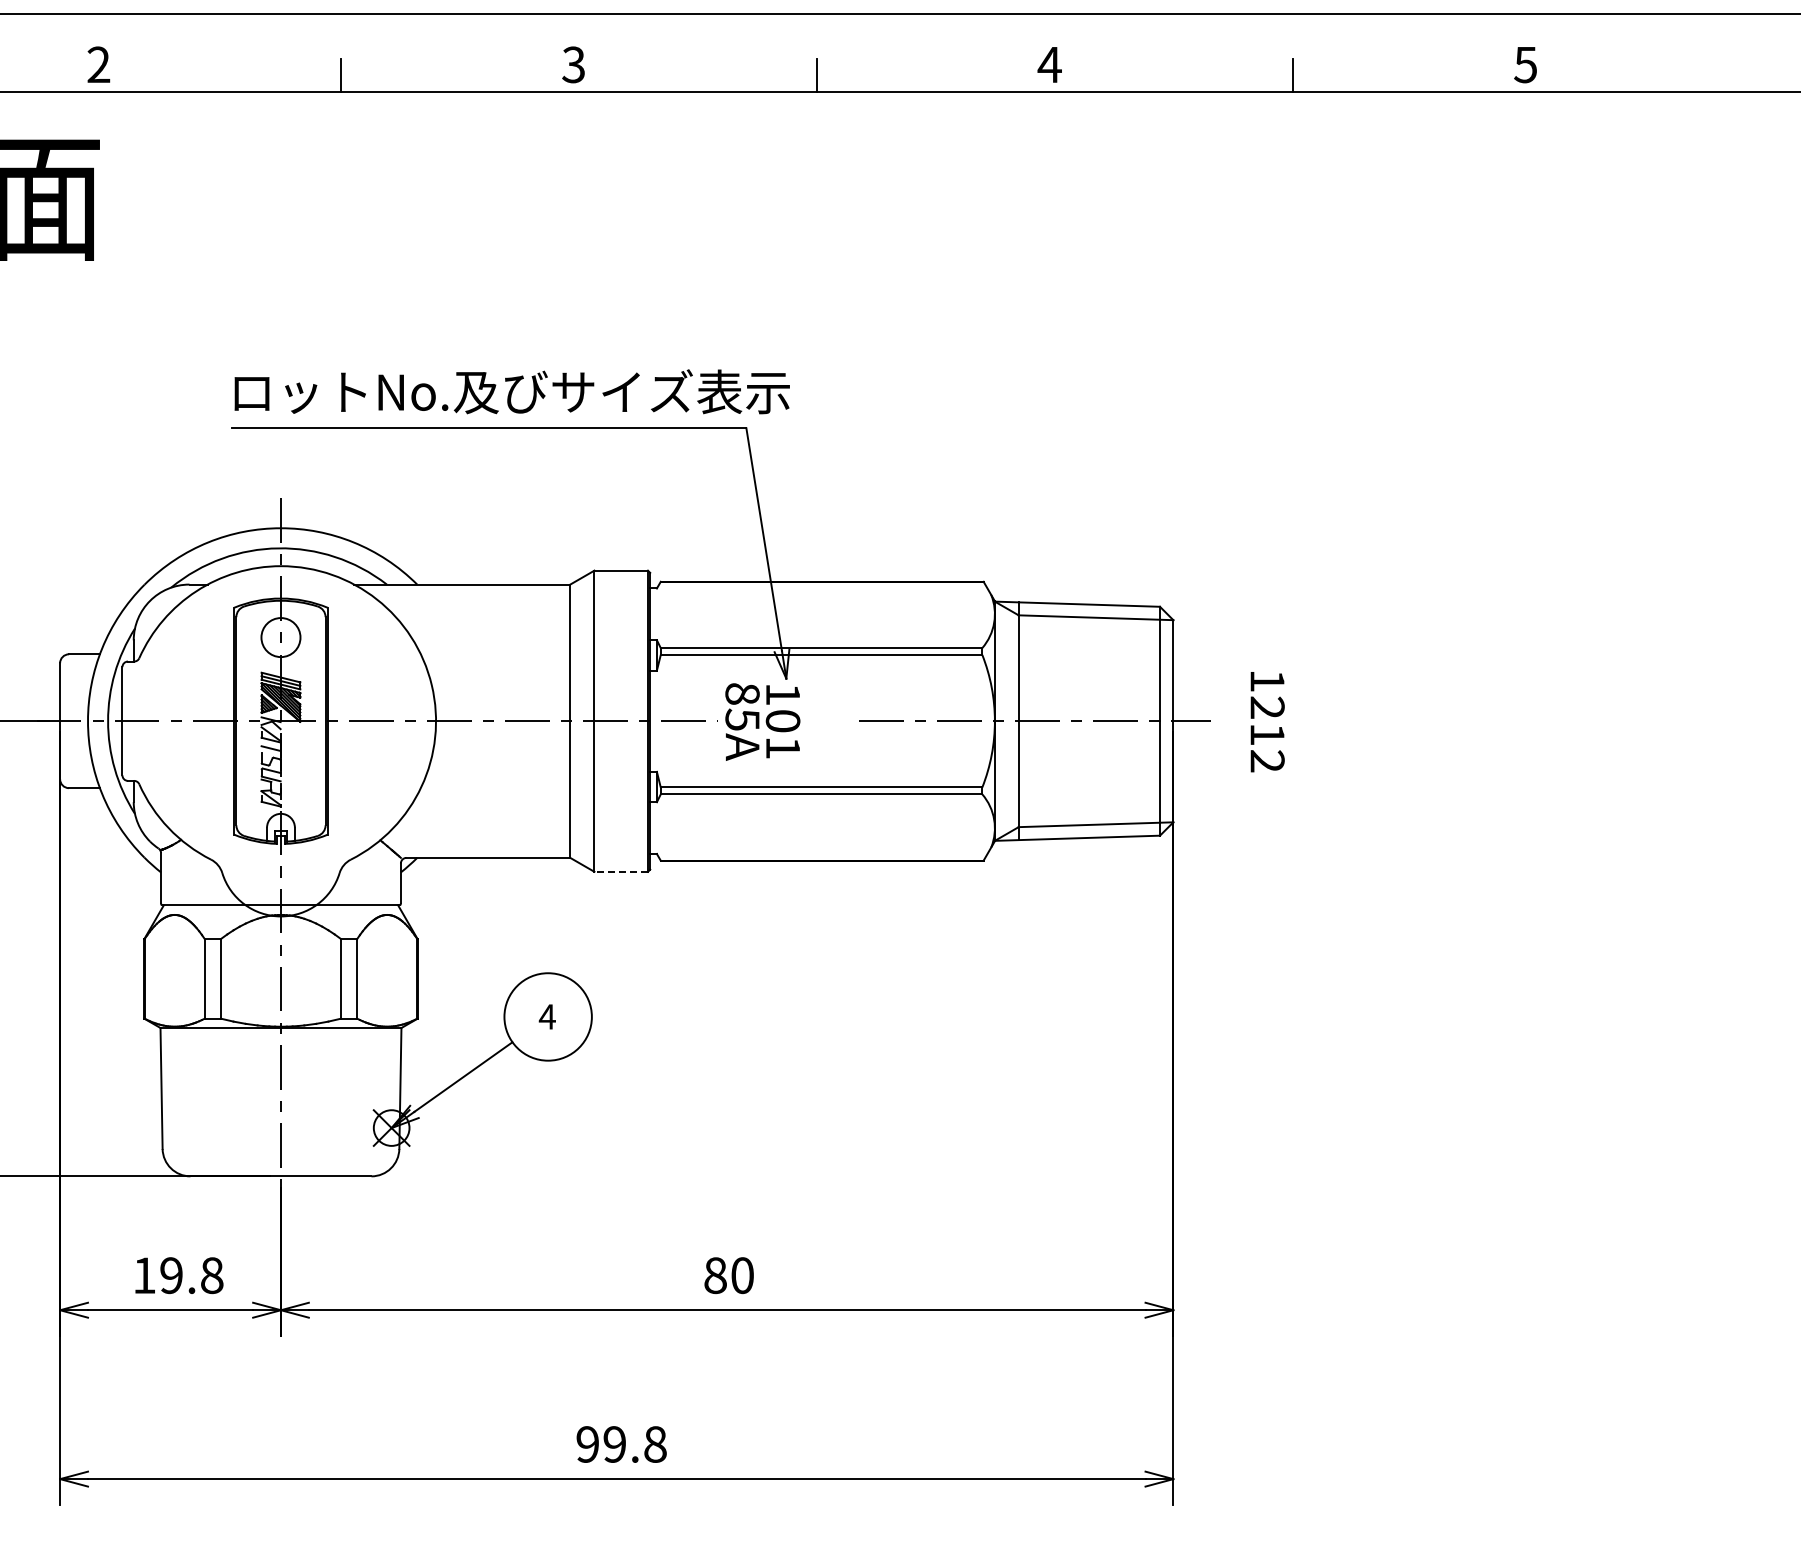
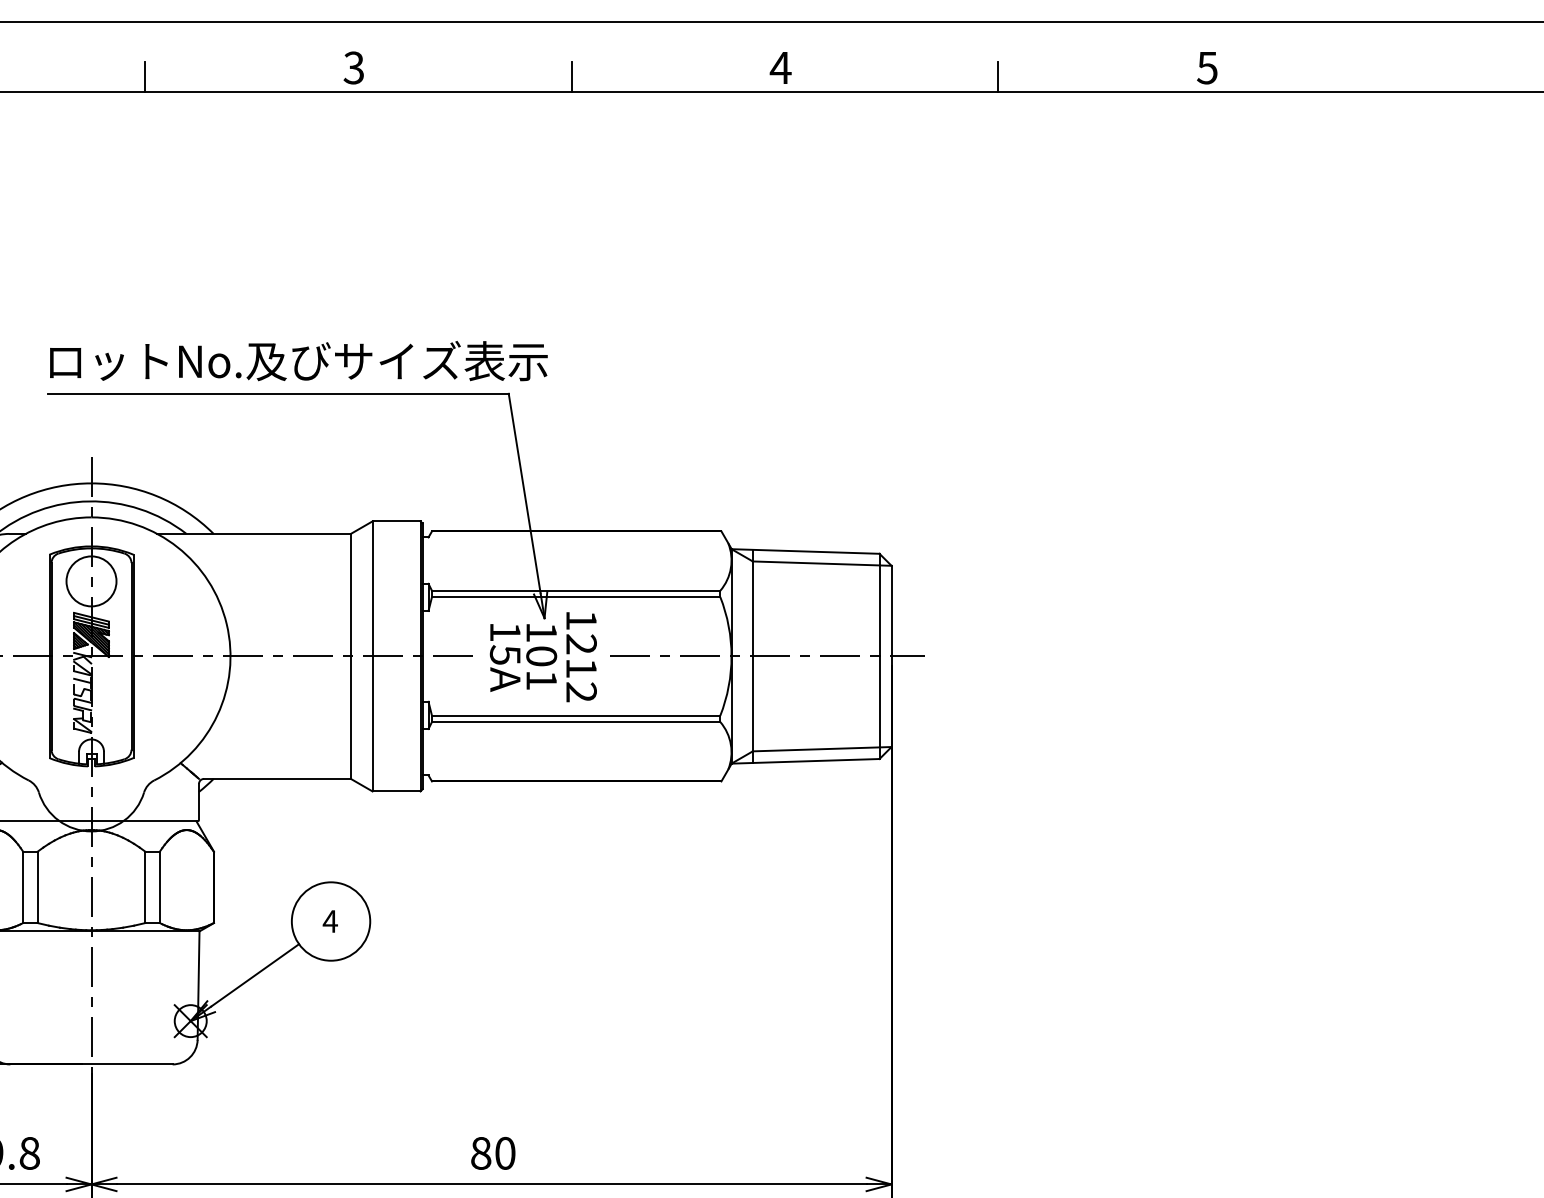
circle: (280, 637) -> (91, 581), size x1.43
text: (742, 693) -> (505, 631), 85A -> 15A
text: (1267, 722) -> (581, 657), moved
line: (621, 871) -> (396, 791), dashed -> solid

